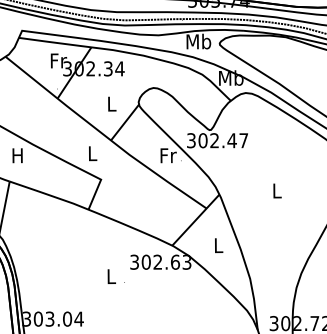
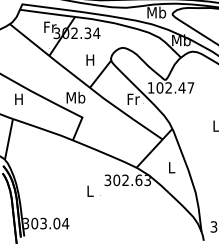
text: (111, 103) -> (90, 59), L -> H
text: (191, 140) -> (151, 87), 302.47 -> 102.47
text: (92, 153) -> (75, 97), L -> Mb

